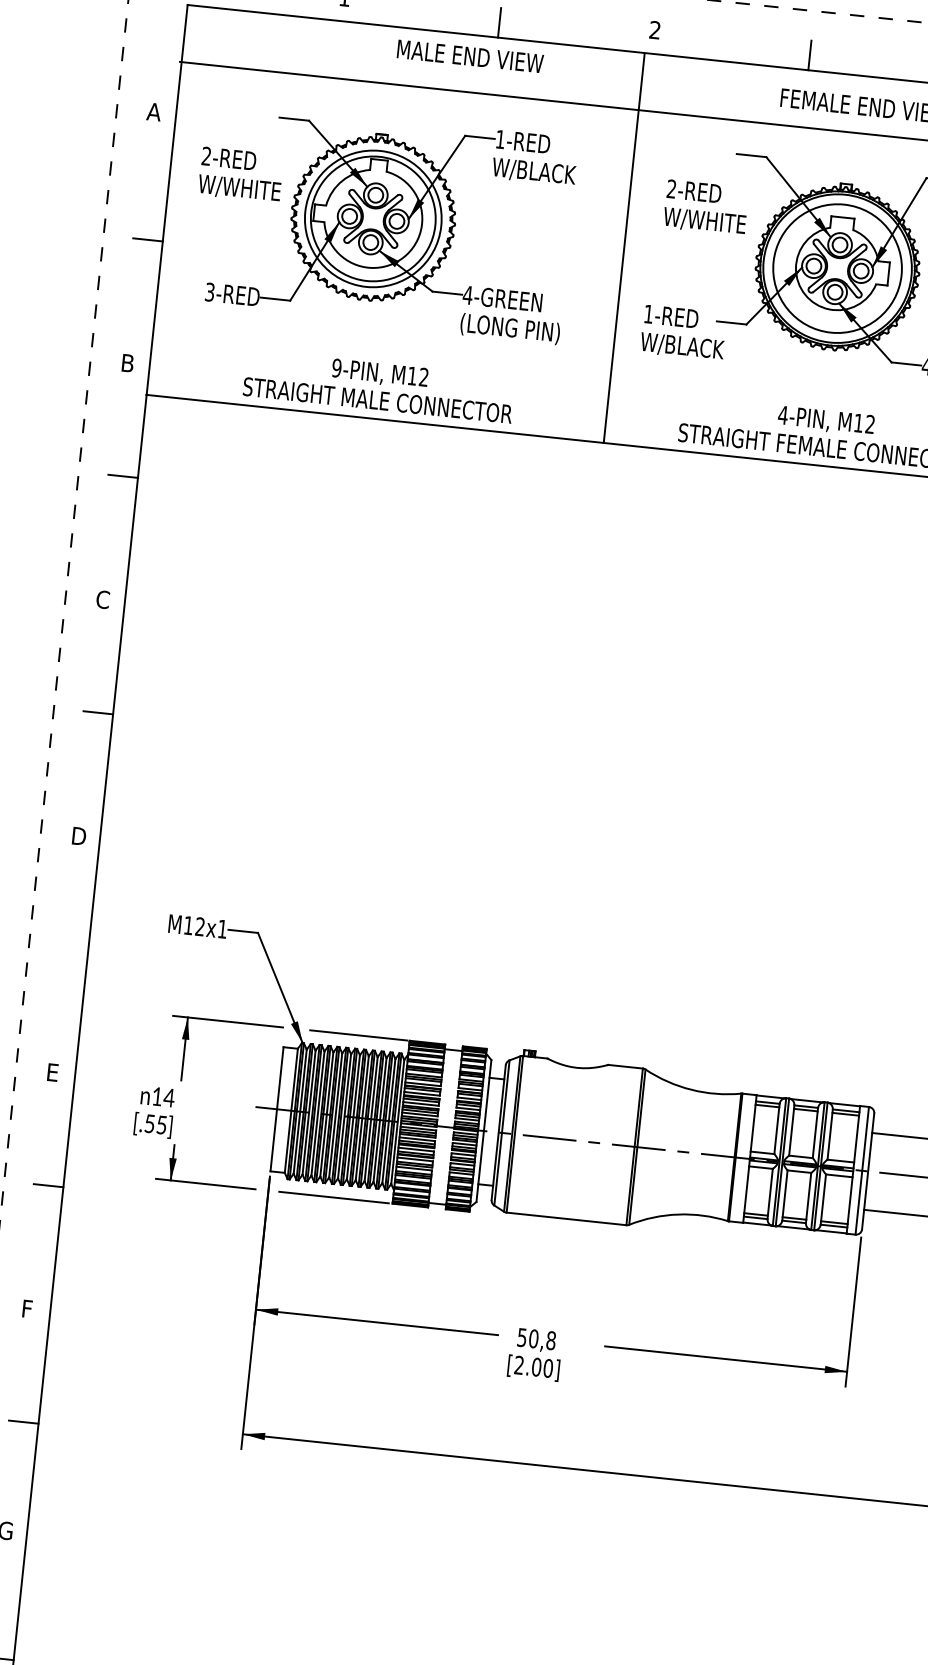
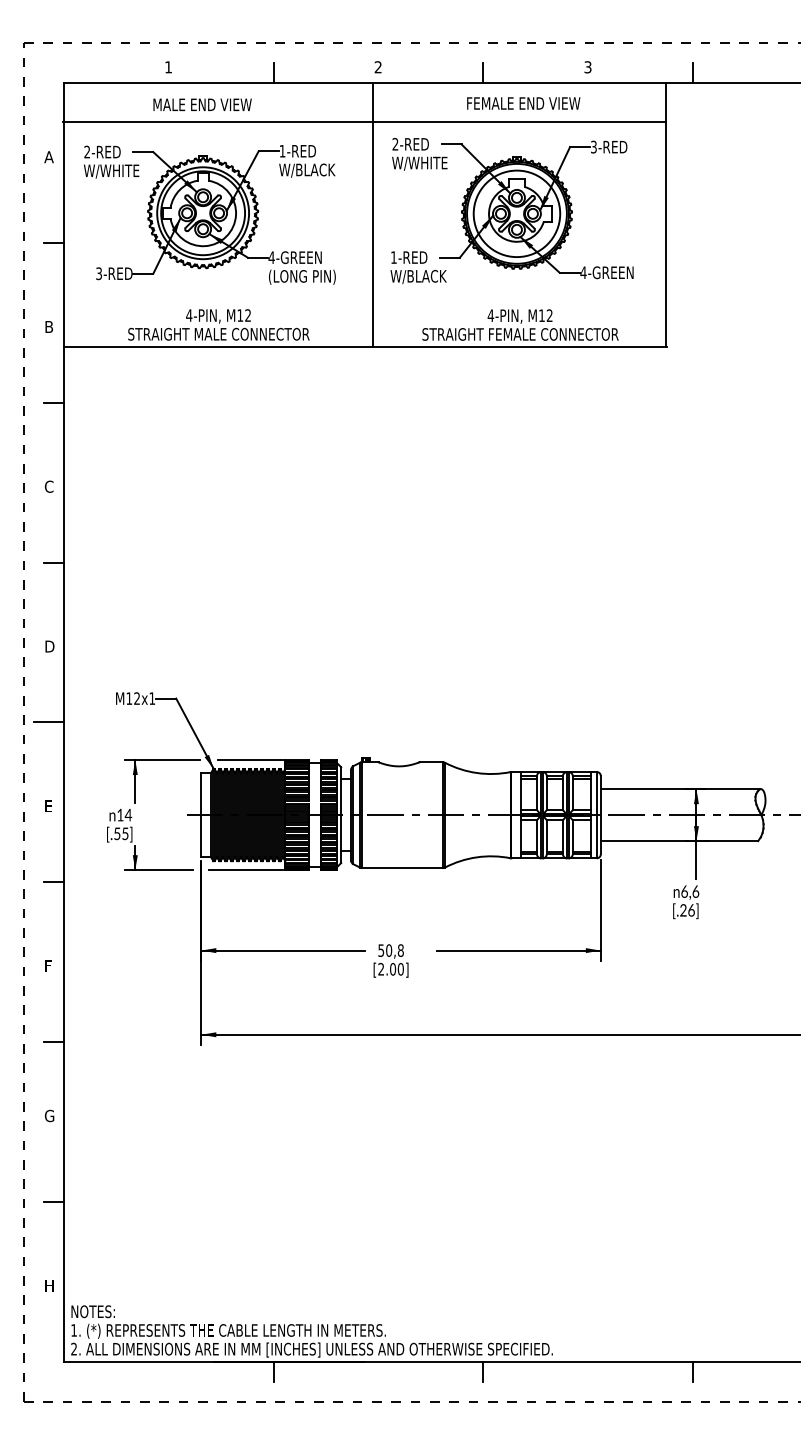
text: (470, 55) -> (202, 104), moved
text: (240, 173) -> (111, 161), moved
text: (705, 207) -> (419, 154), moved
text: (337, 368) -> (189, 315), 9-PIN, -> 4-PIN,
line: (66, 948) -> (49, 722), added

